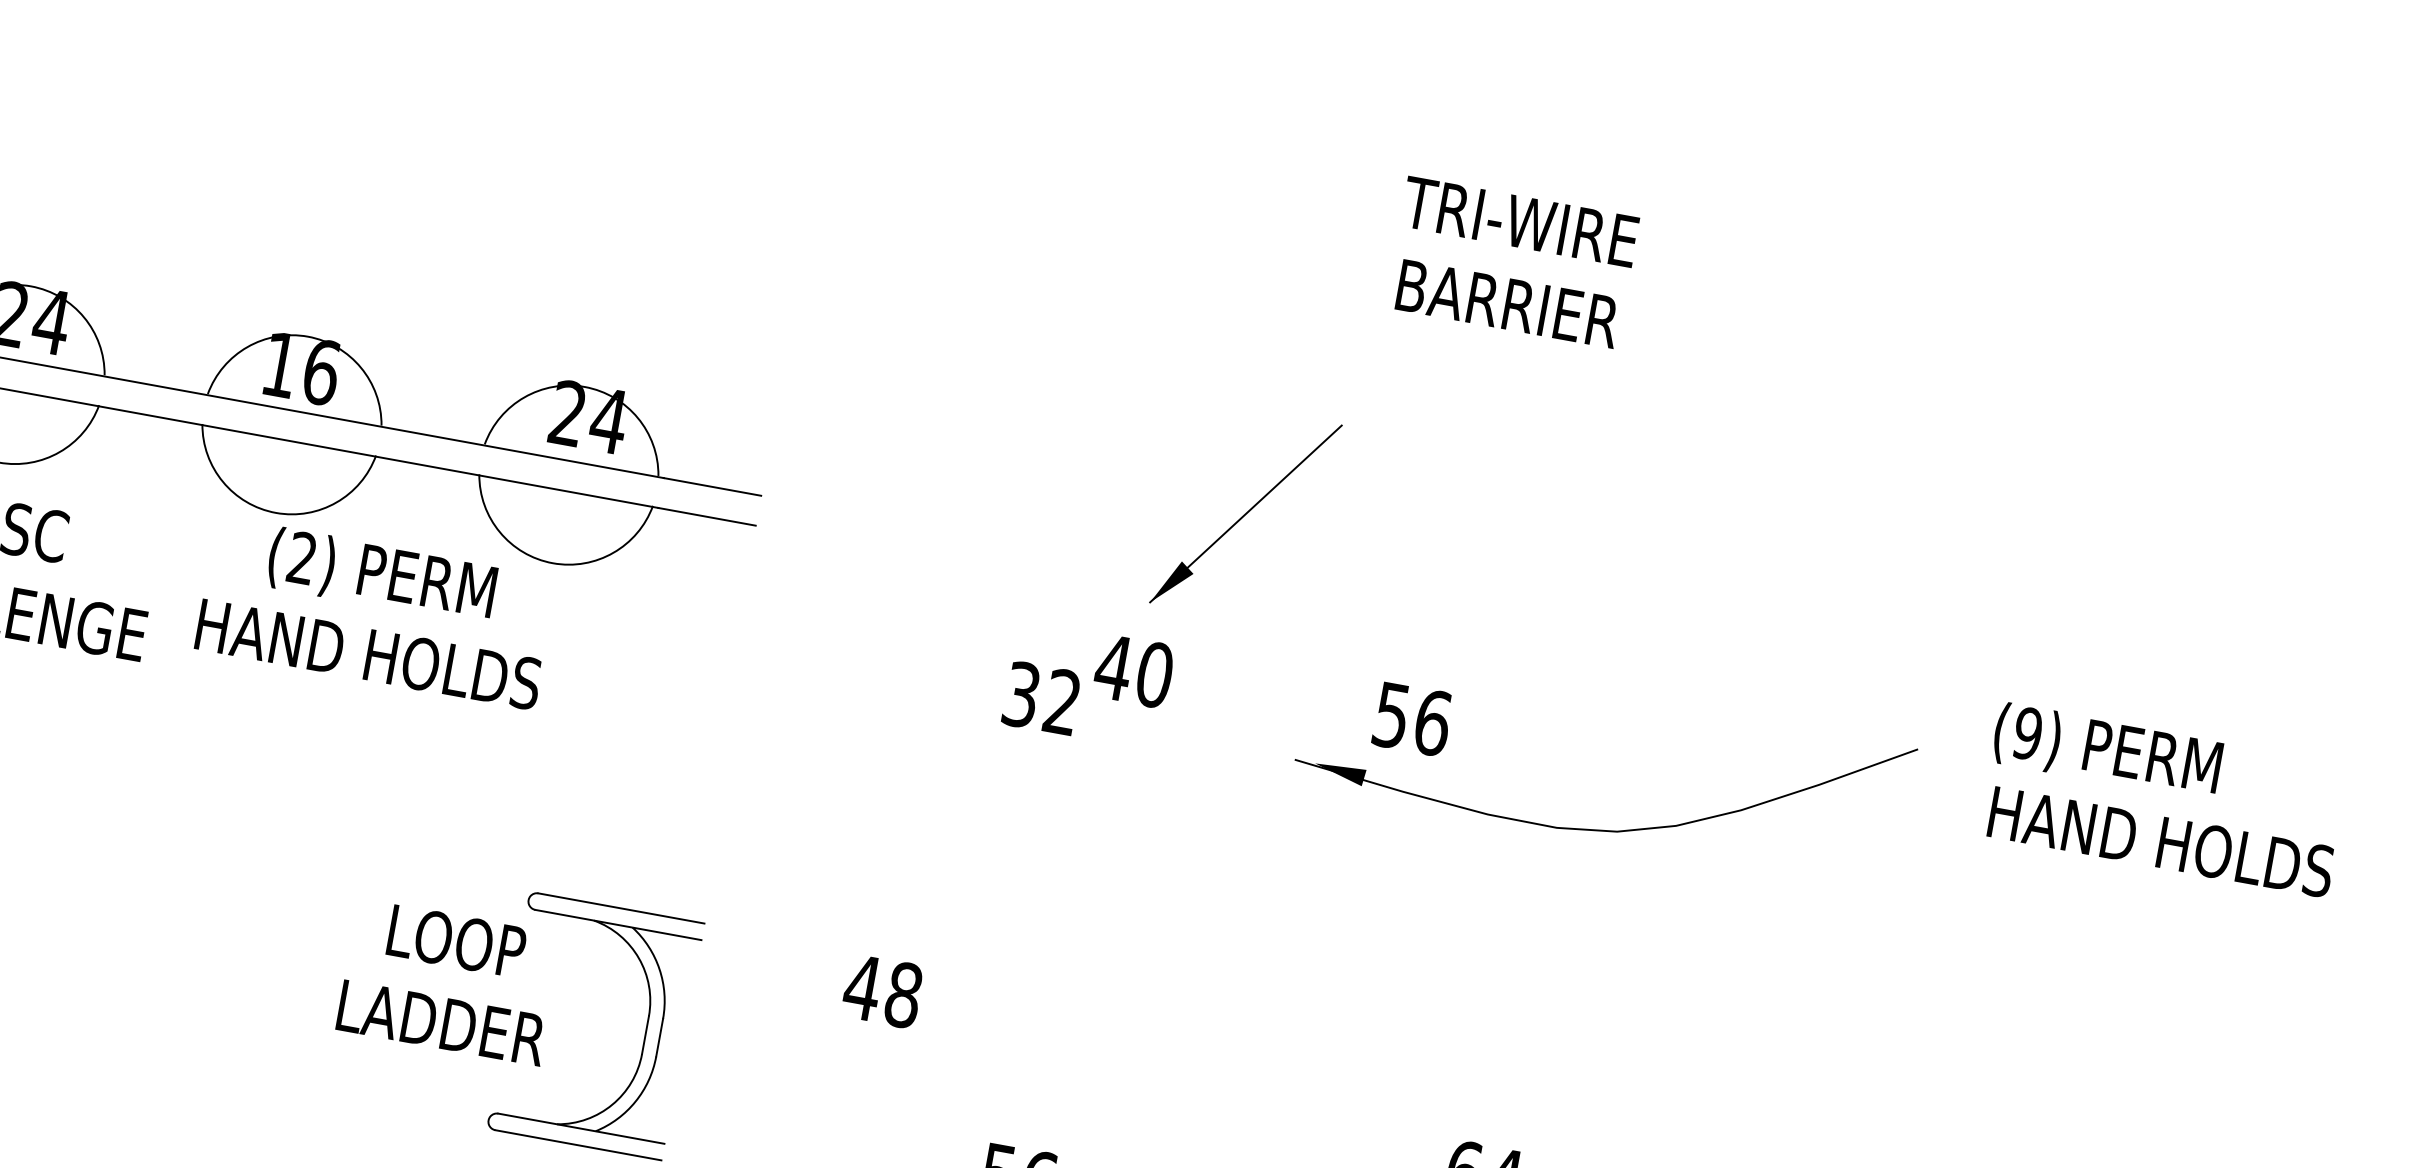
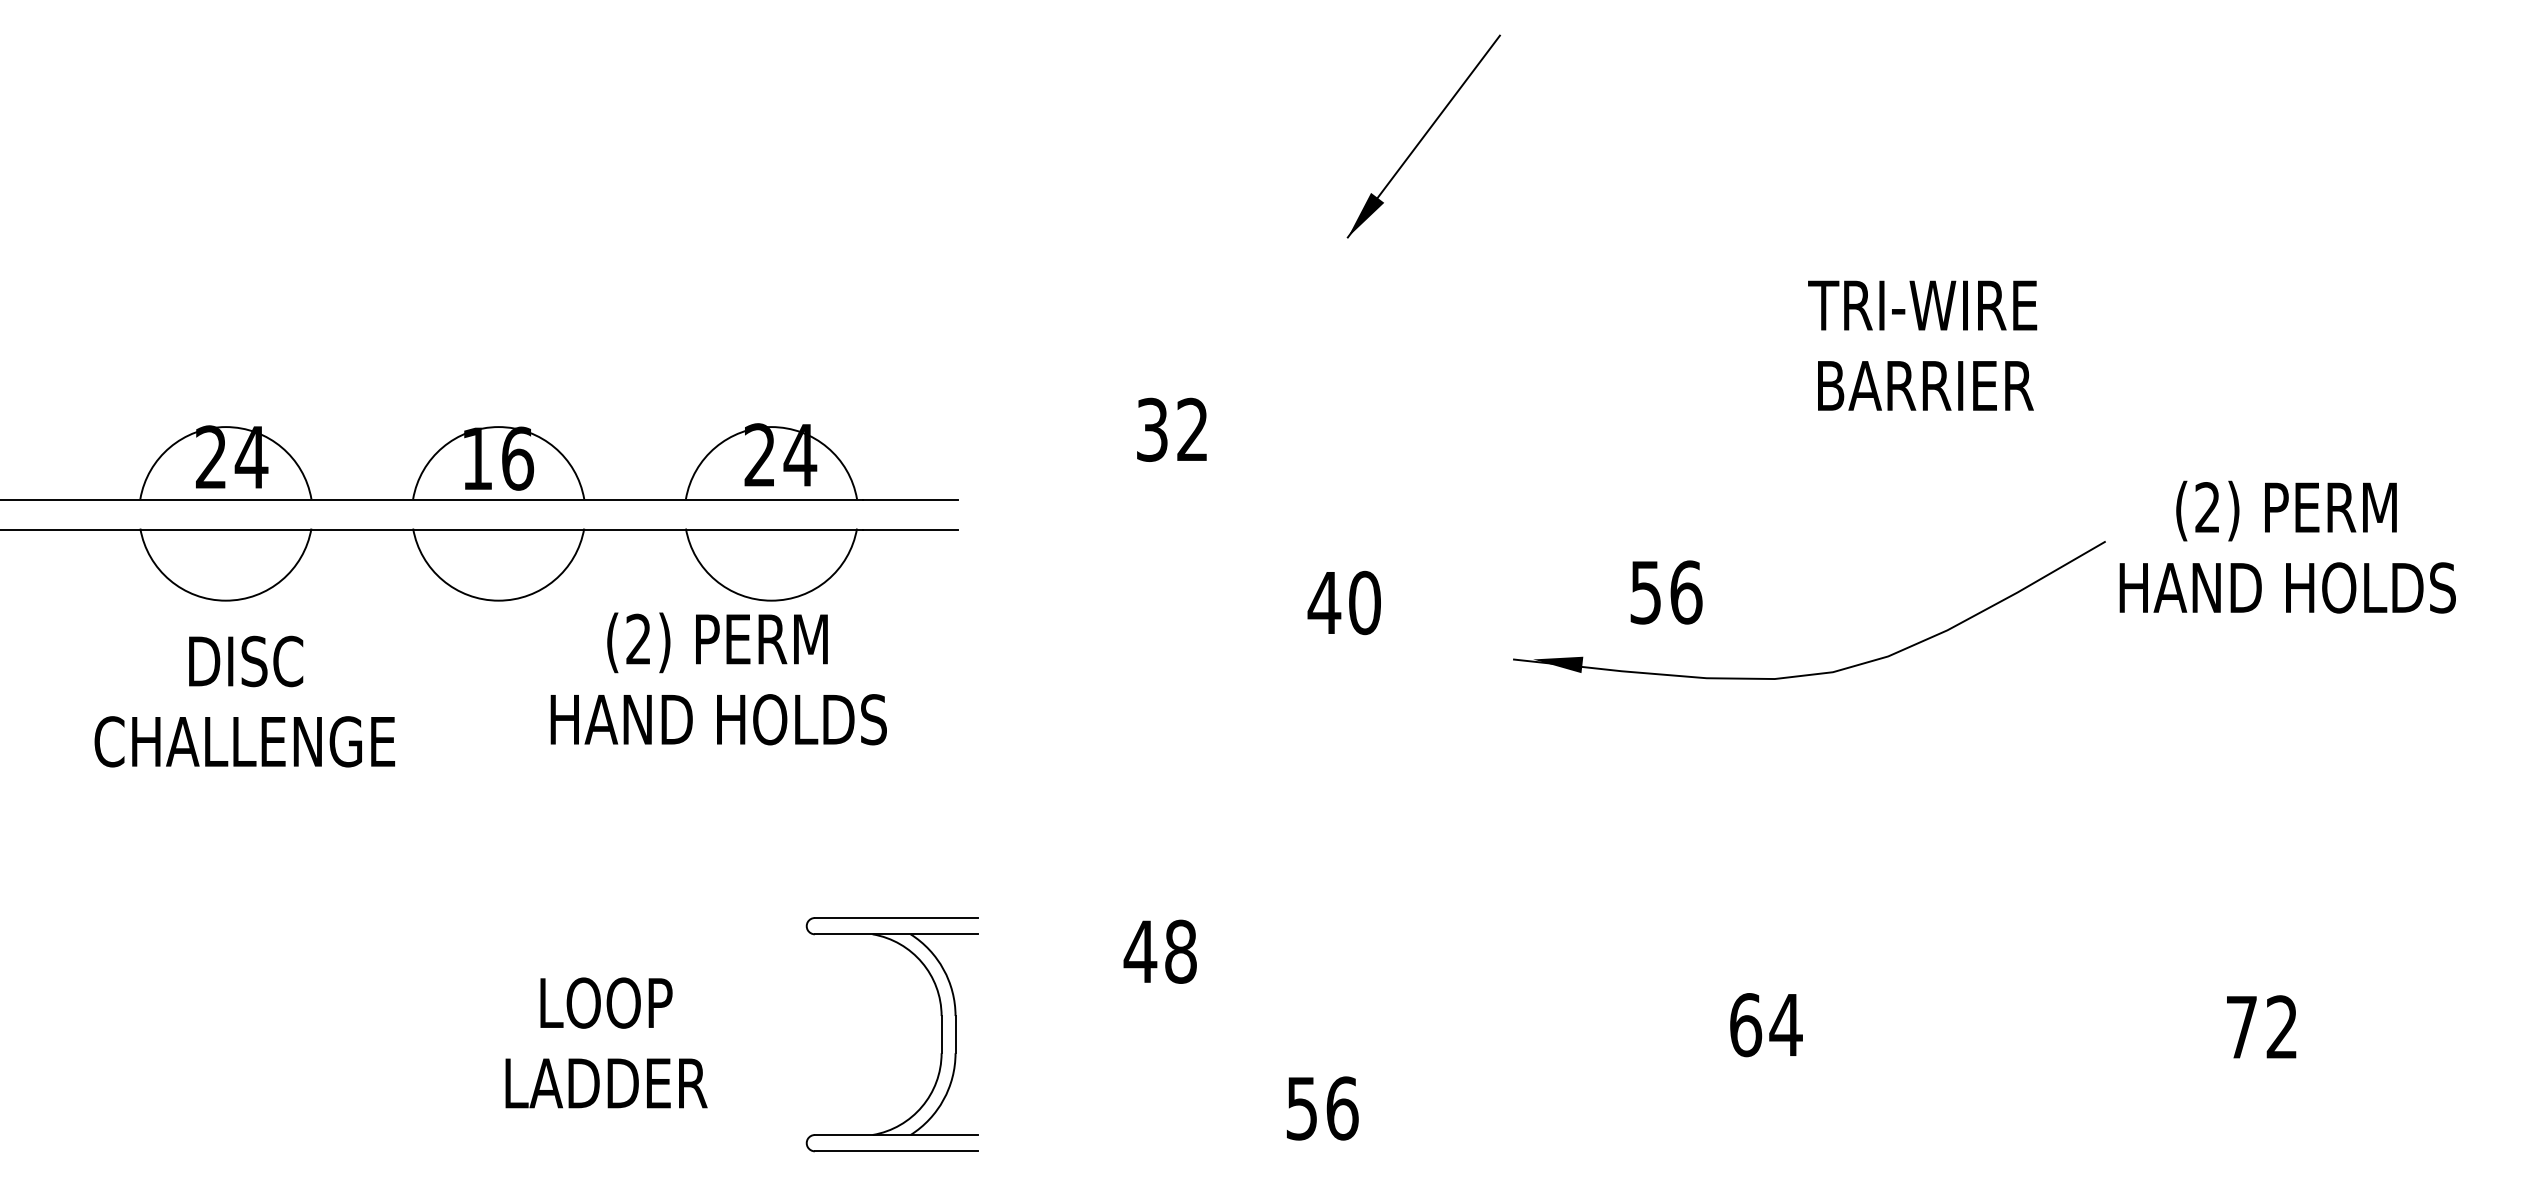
text: (1512, 262) -> (1922, 345), moved
part: (1245, 513) -> (1423, 136), moved
text: (376, 612) -> (718, 678), moved
text: (1041, 697) -> (1171, 429), moved
text: (1412, 719) -> (1666, 592), moved
text: (2027, 733) -> (2207, 507), (9) -> (2)
text: (2161, 841) -> (2287, 587), moved
text: (449, 981) -> (606, 1042), moved

